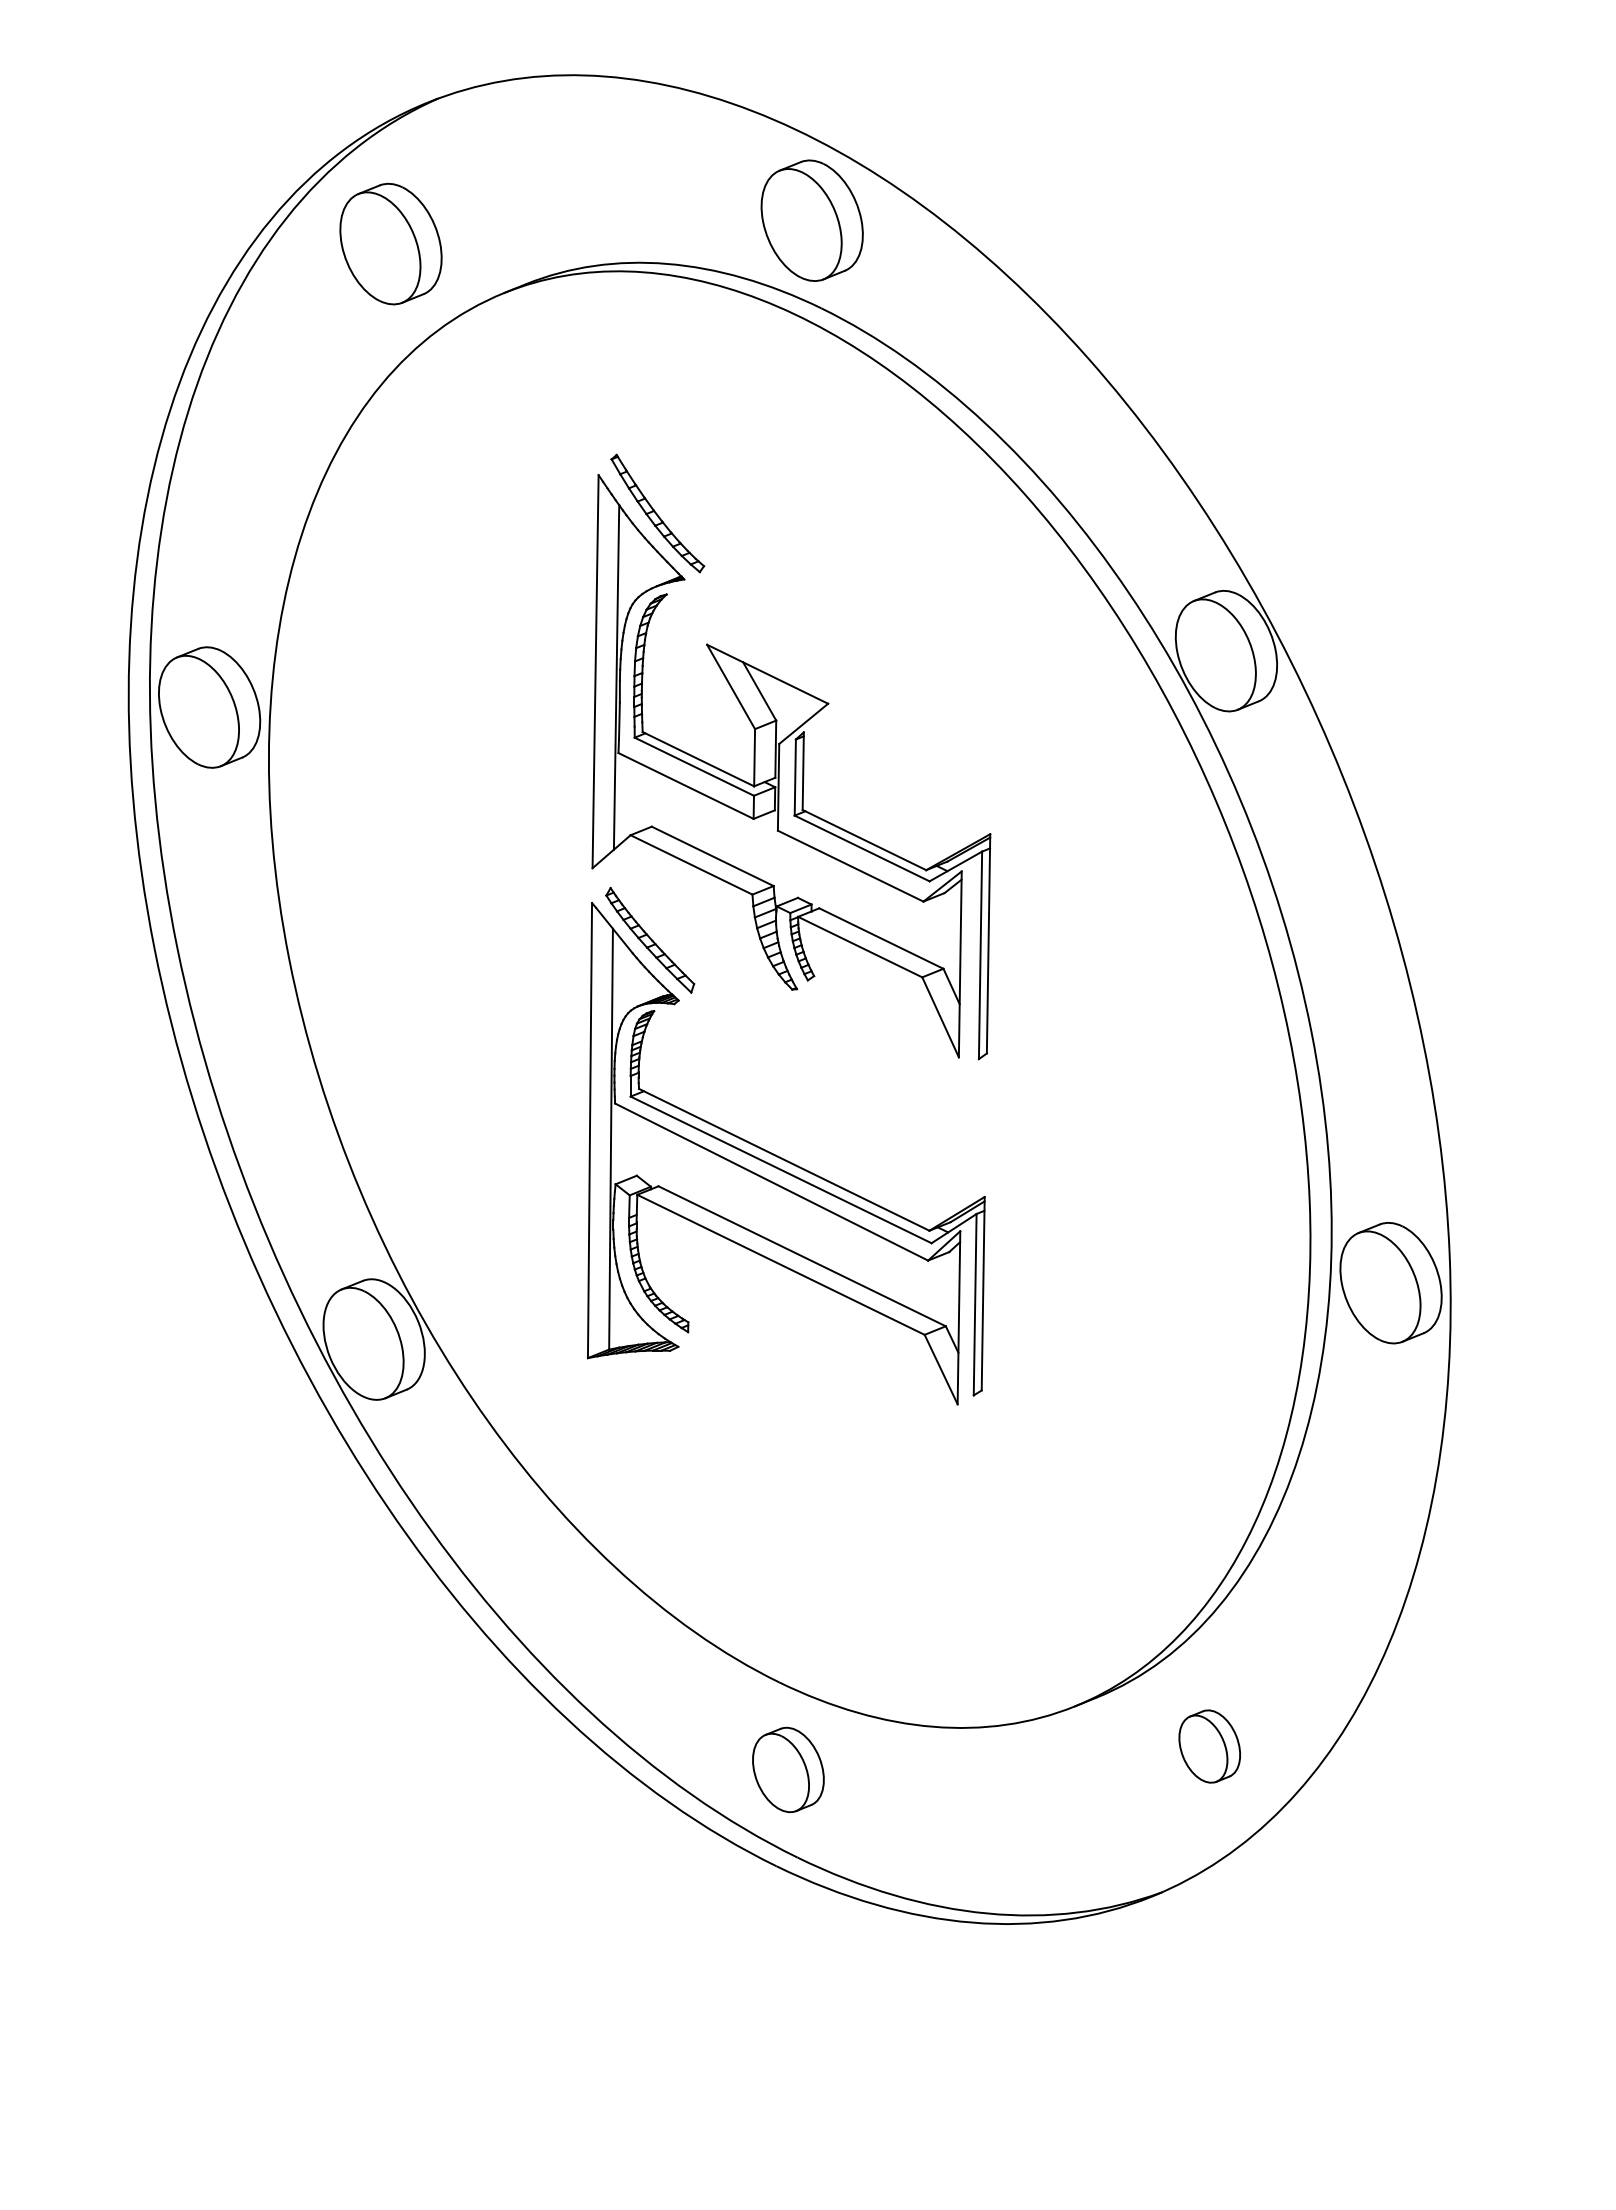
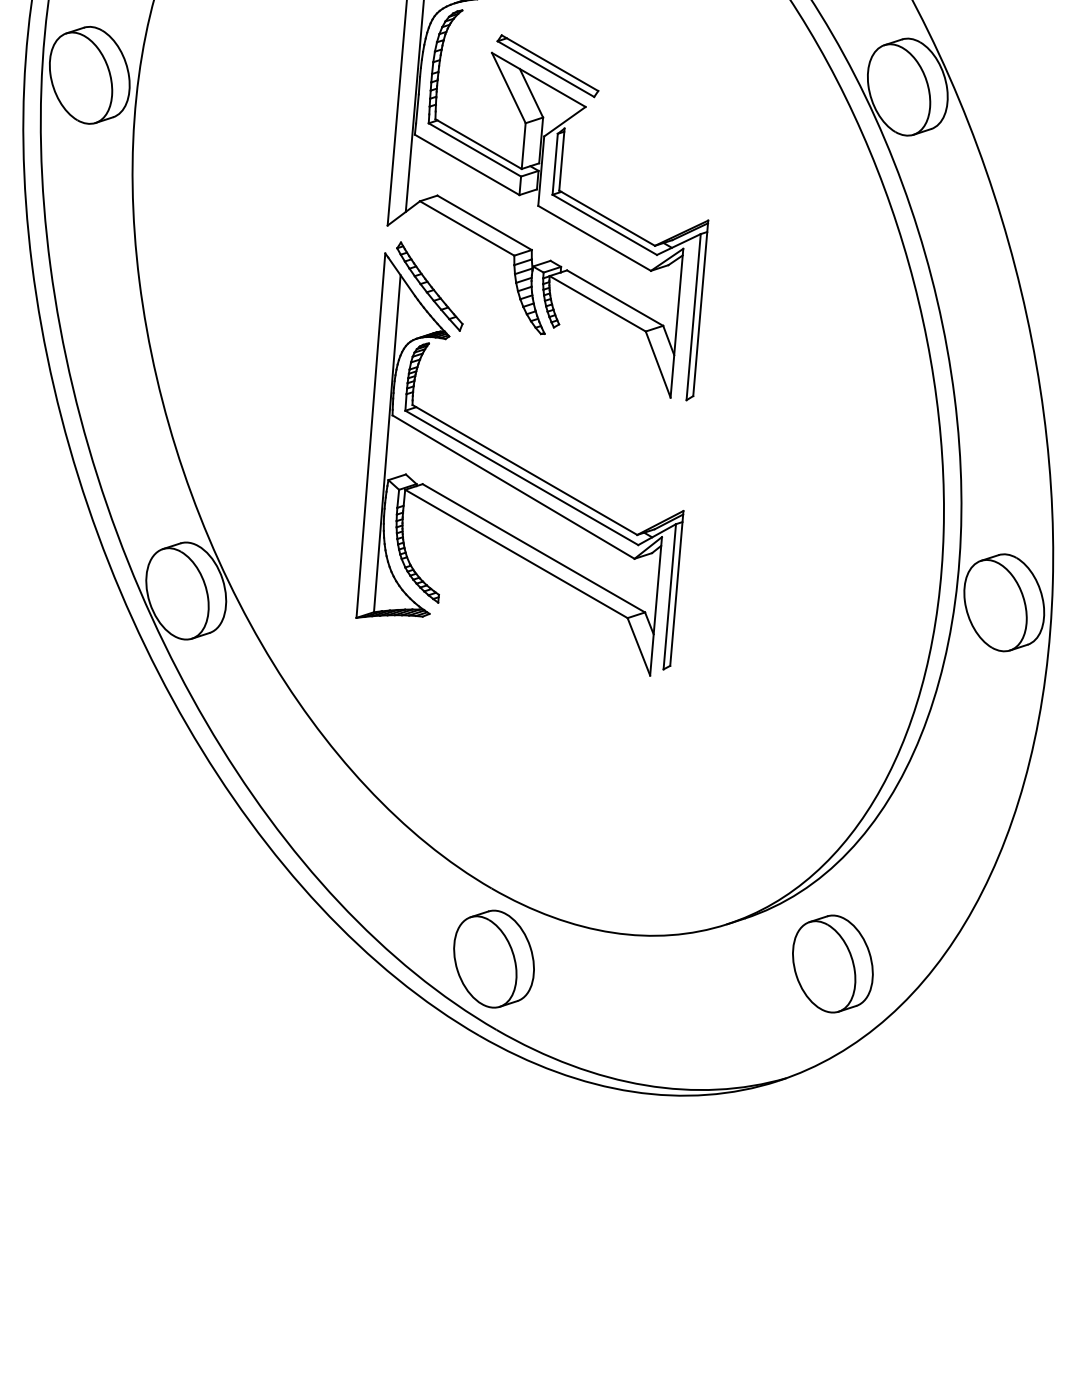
part: (777, 655) -> (547, 65), added
part: (1209, 1746) -> (832, 963), size x1.67
part: (788, 1769) -> (494, 958), size x1.43

